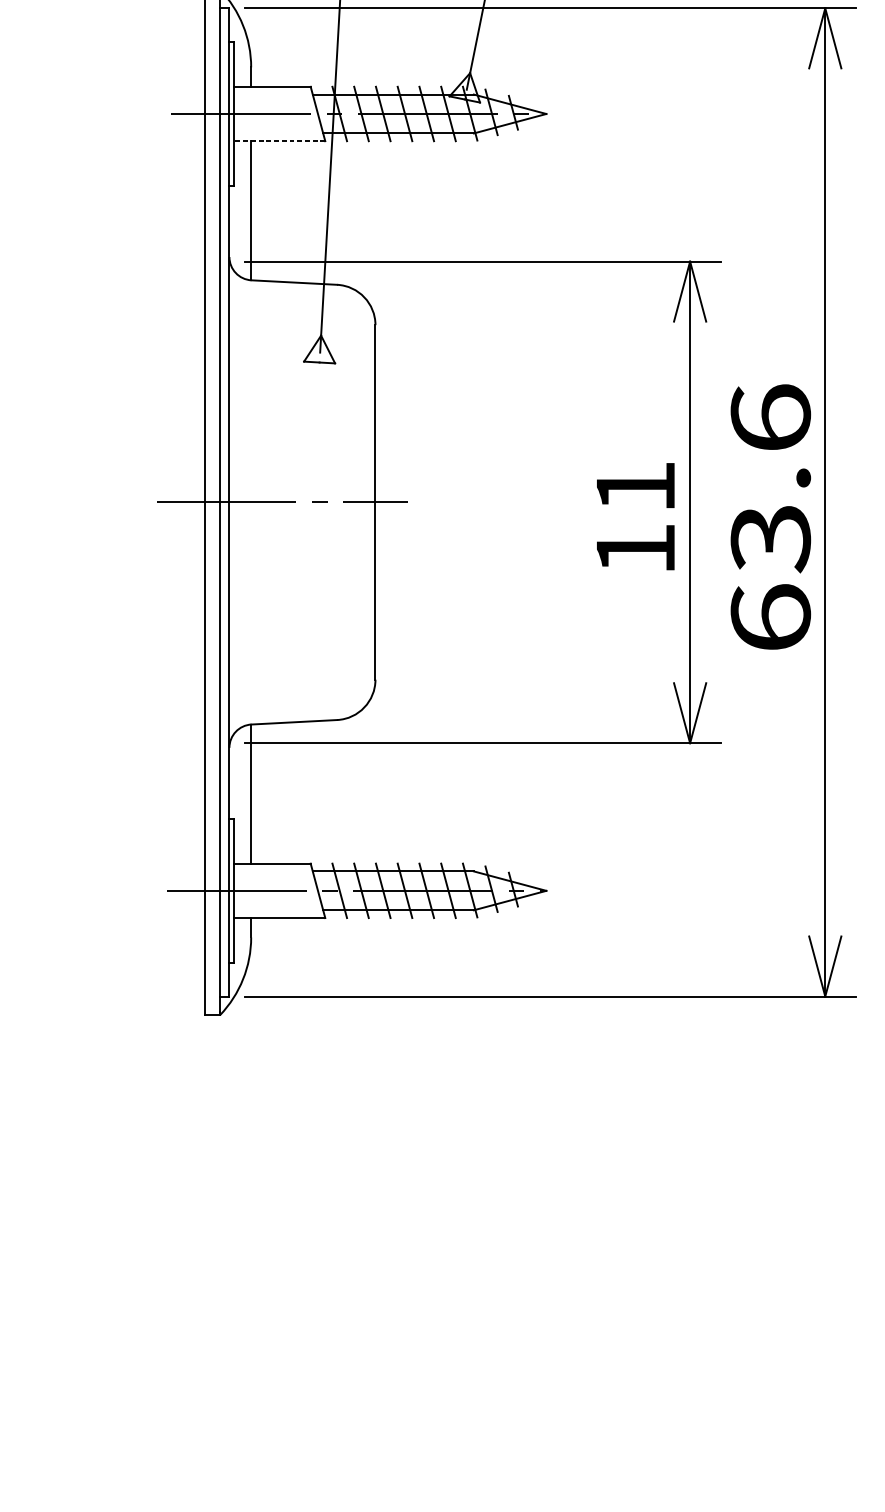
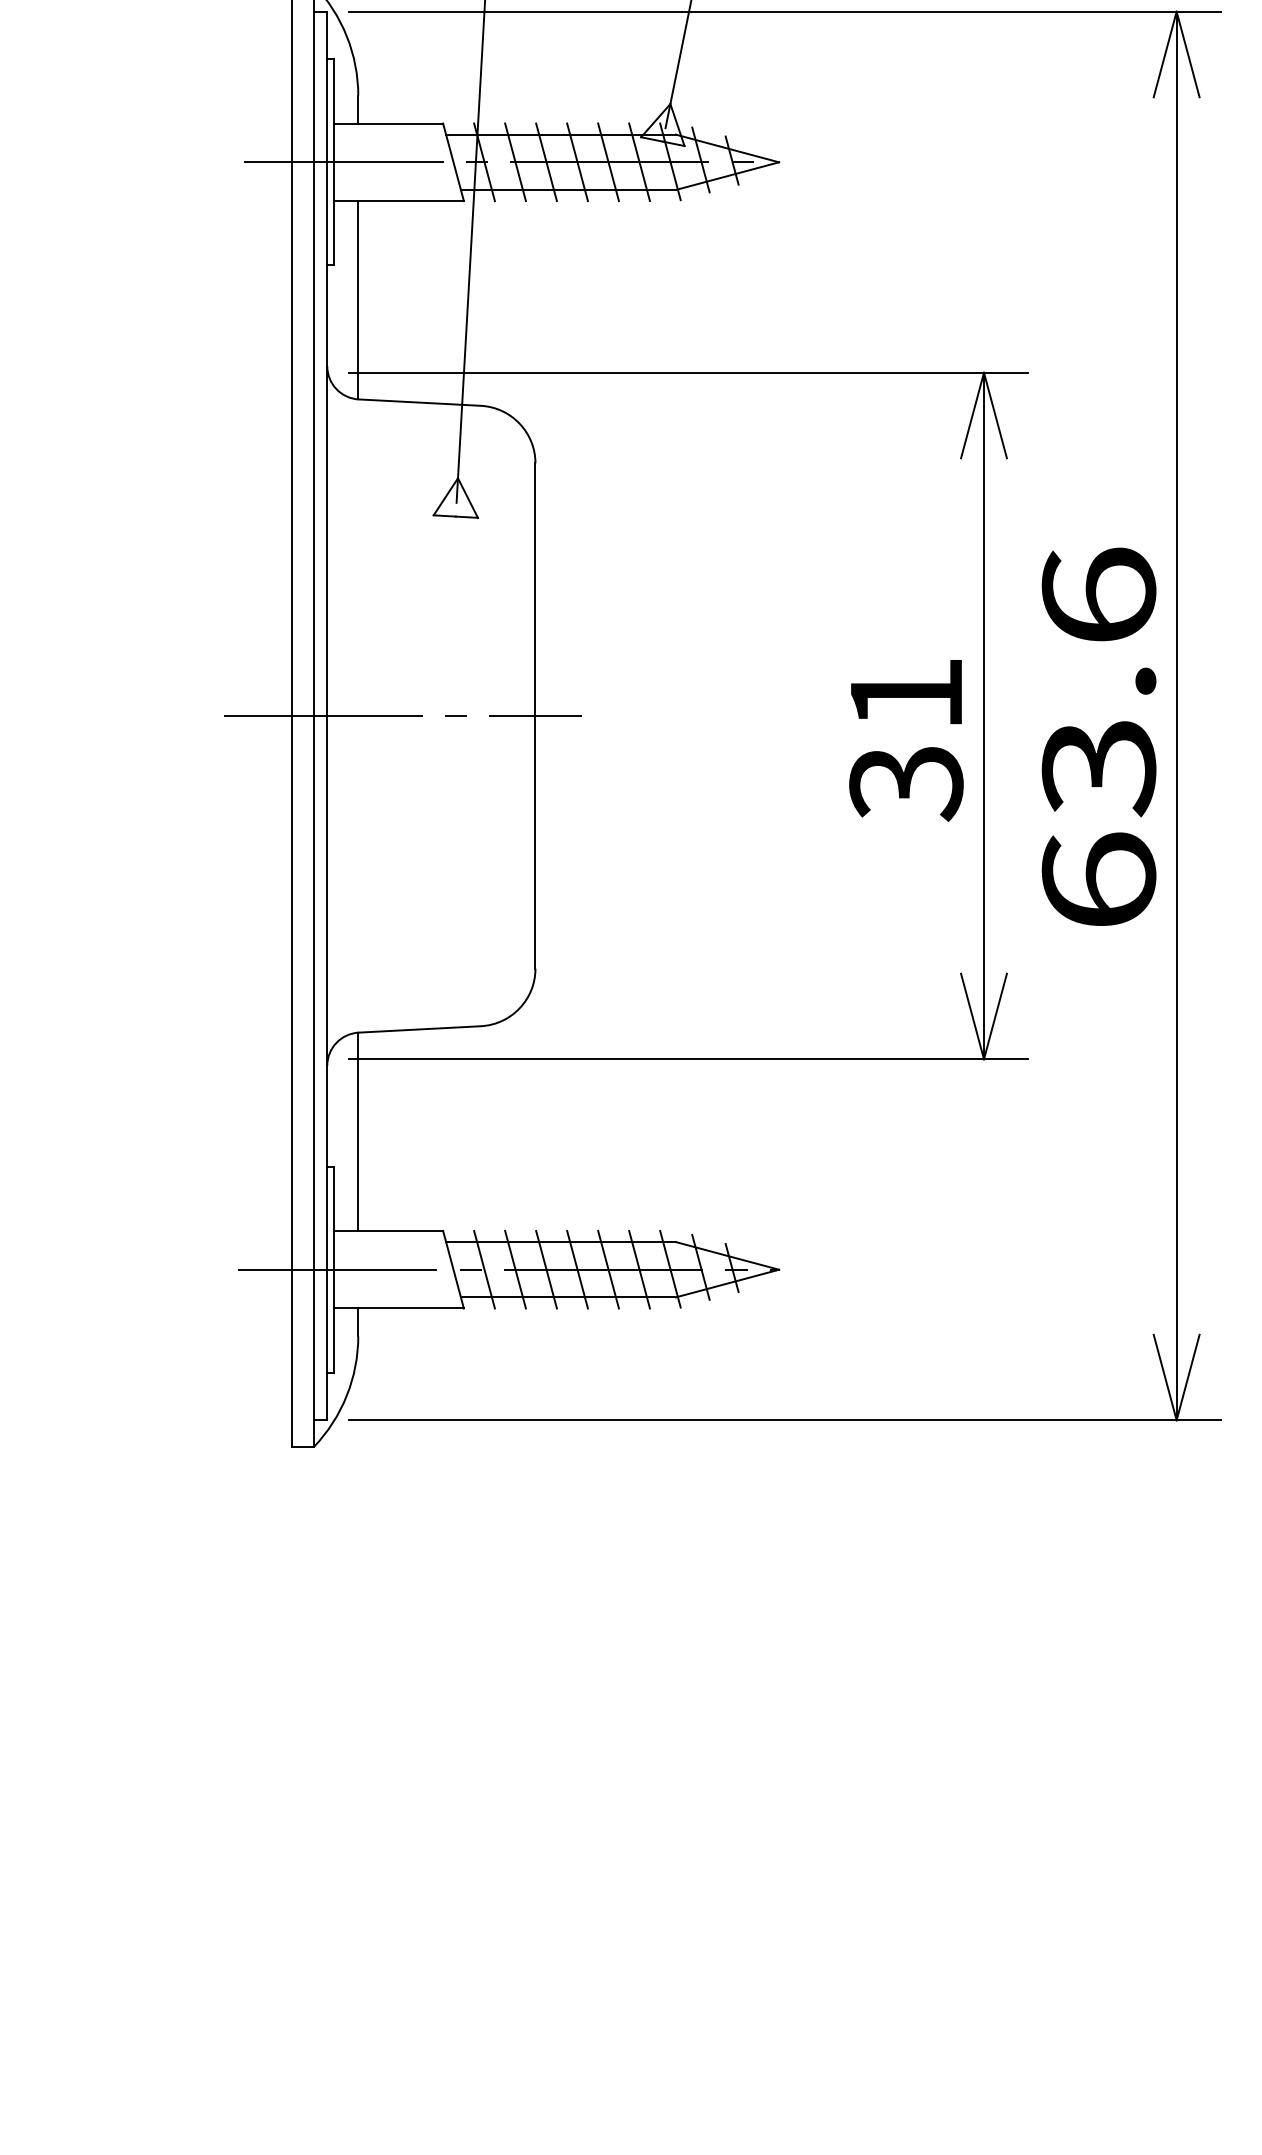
line: (279, 141) -> (398, 201), dashed -> solid
text: (635, 550) -> (906, 784), 11 -> 31

